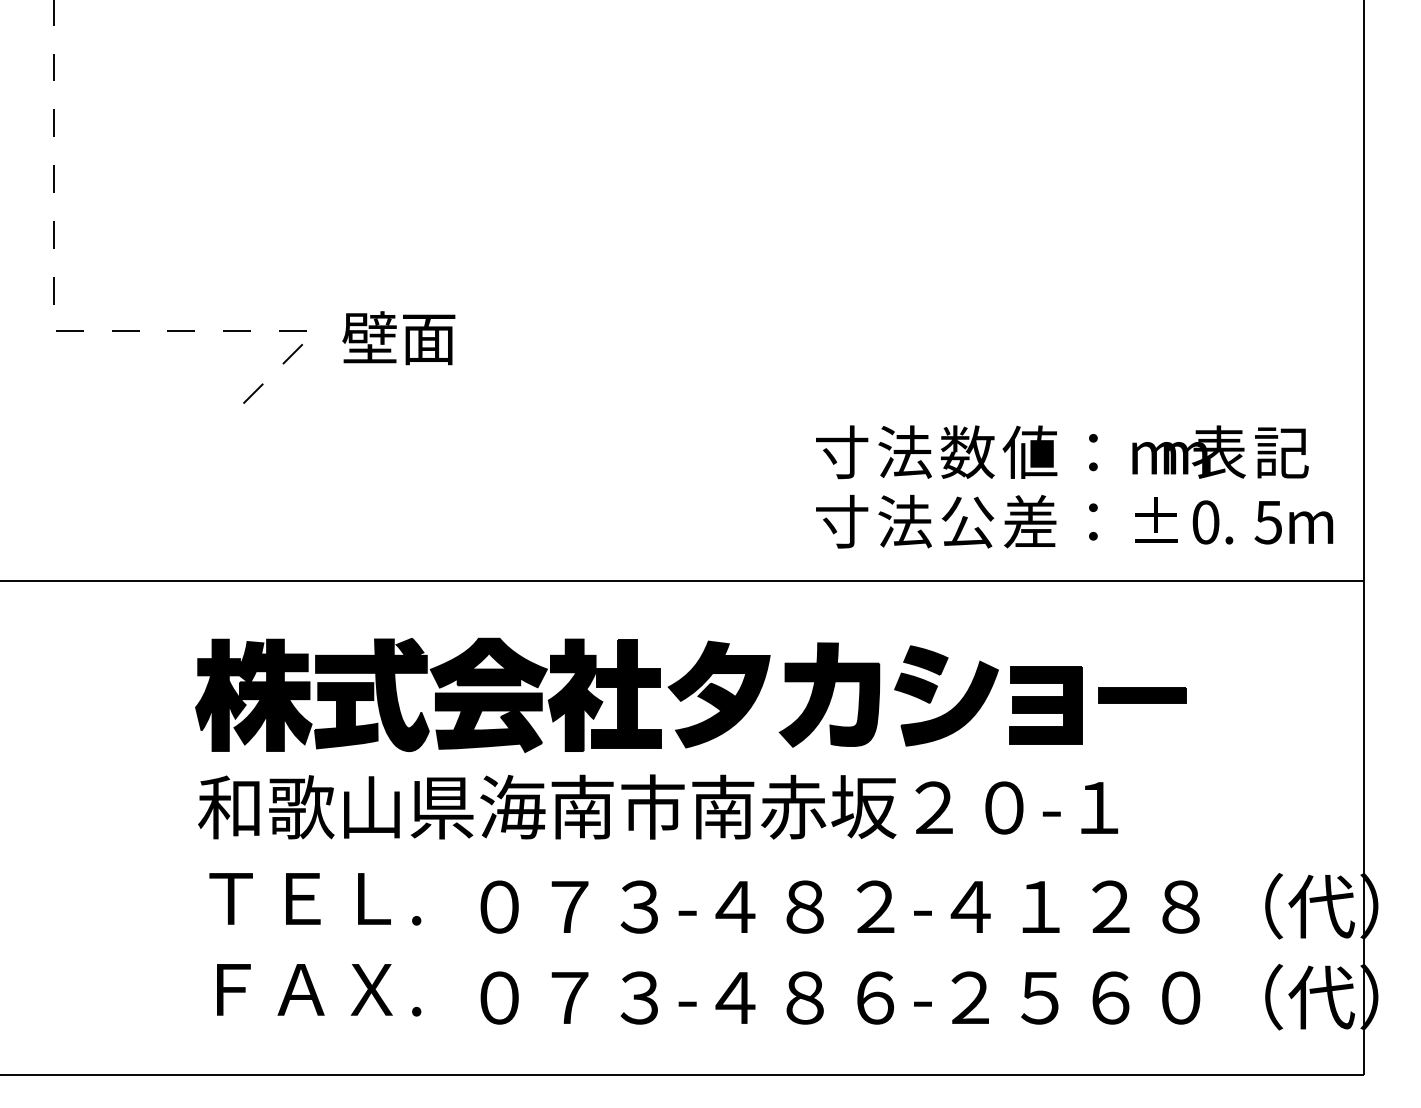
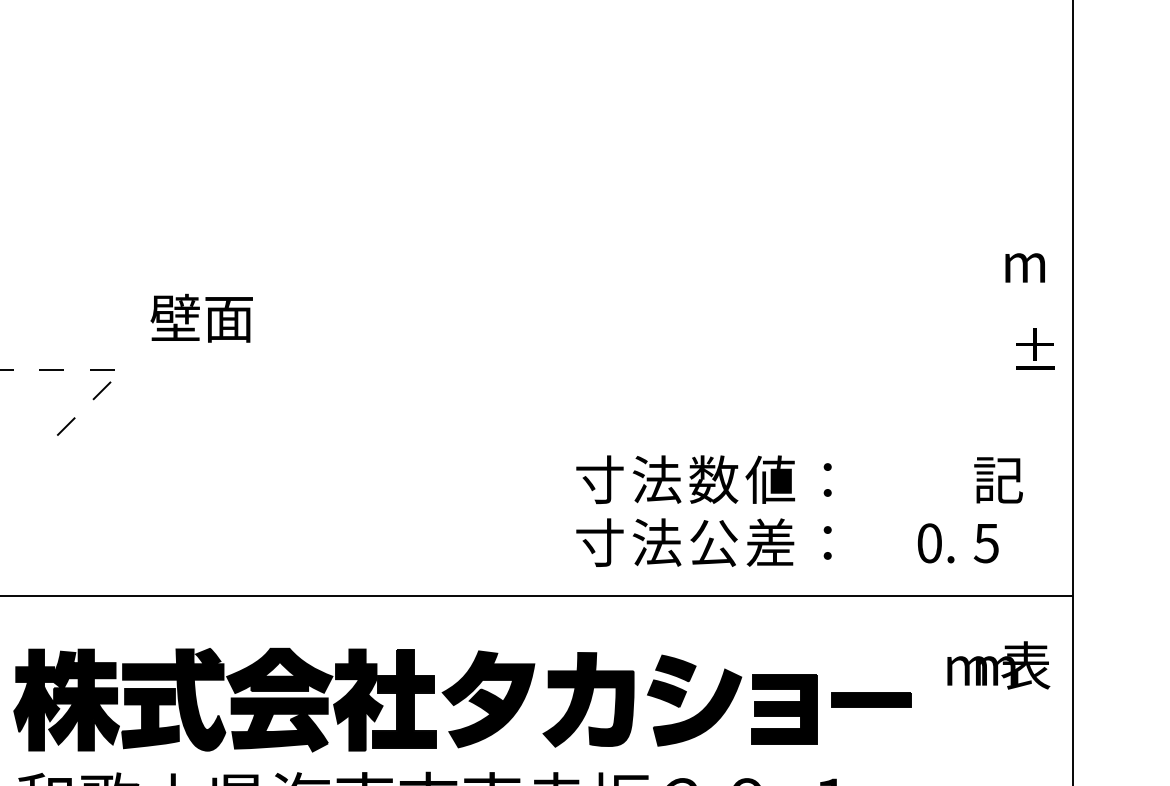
text: (398, 338) -> (201, 318), moved
text: (1188, 451) -> (998, 664), moved
text: (1156, 519) -> (1035, 348), moved
text: (1311, 527) -> (1025, 267), moved

